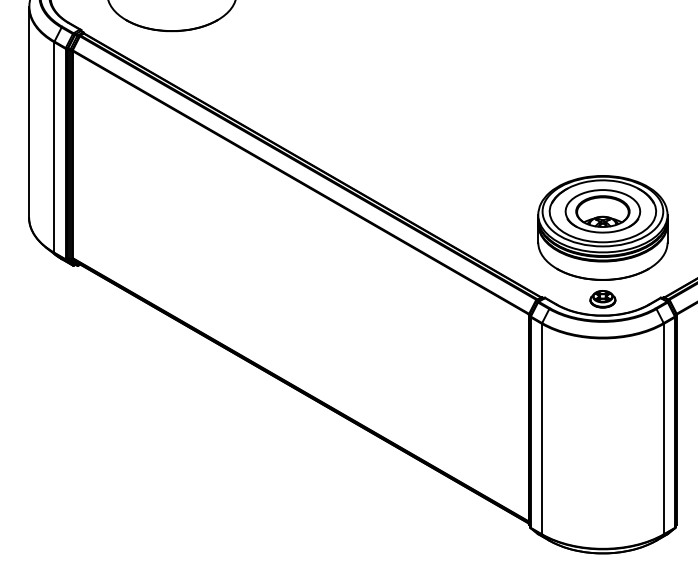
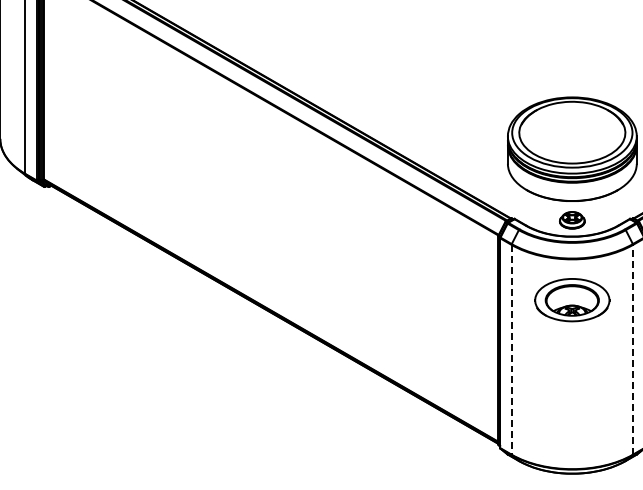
part: (602, 211) -> (571, 300), moved
line: (663, 428) -> (632, 349), solid -> dashed
line: (541, 429) -> (511, 350), solid -> dashed

